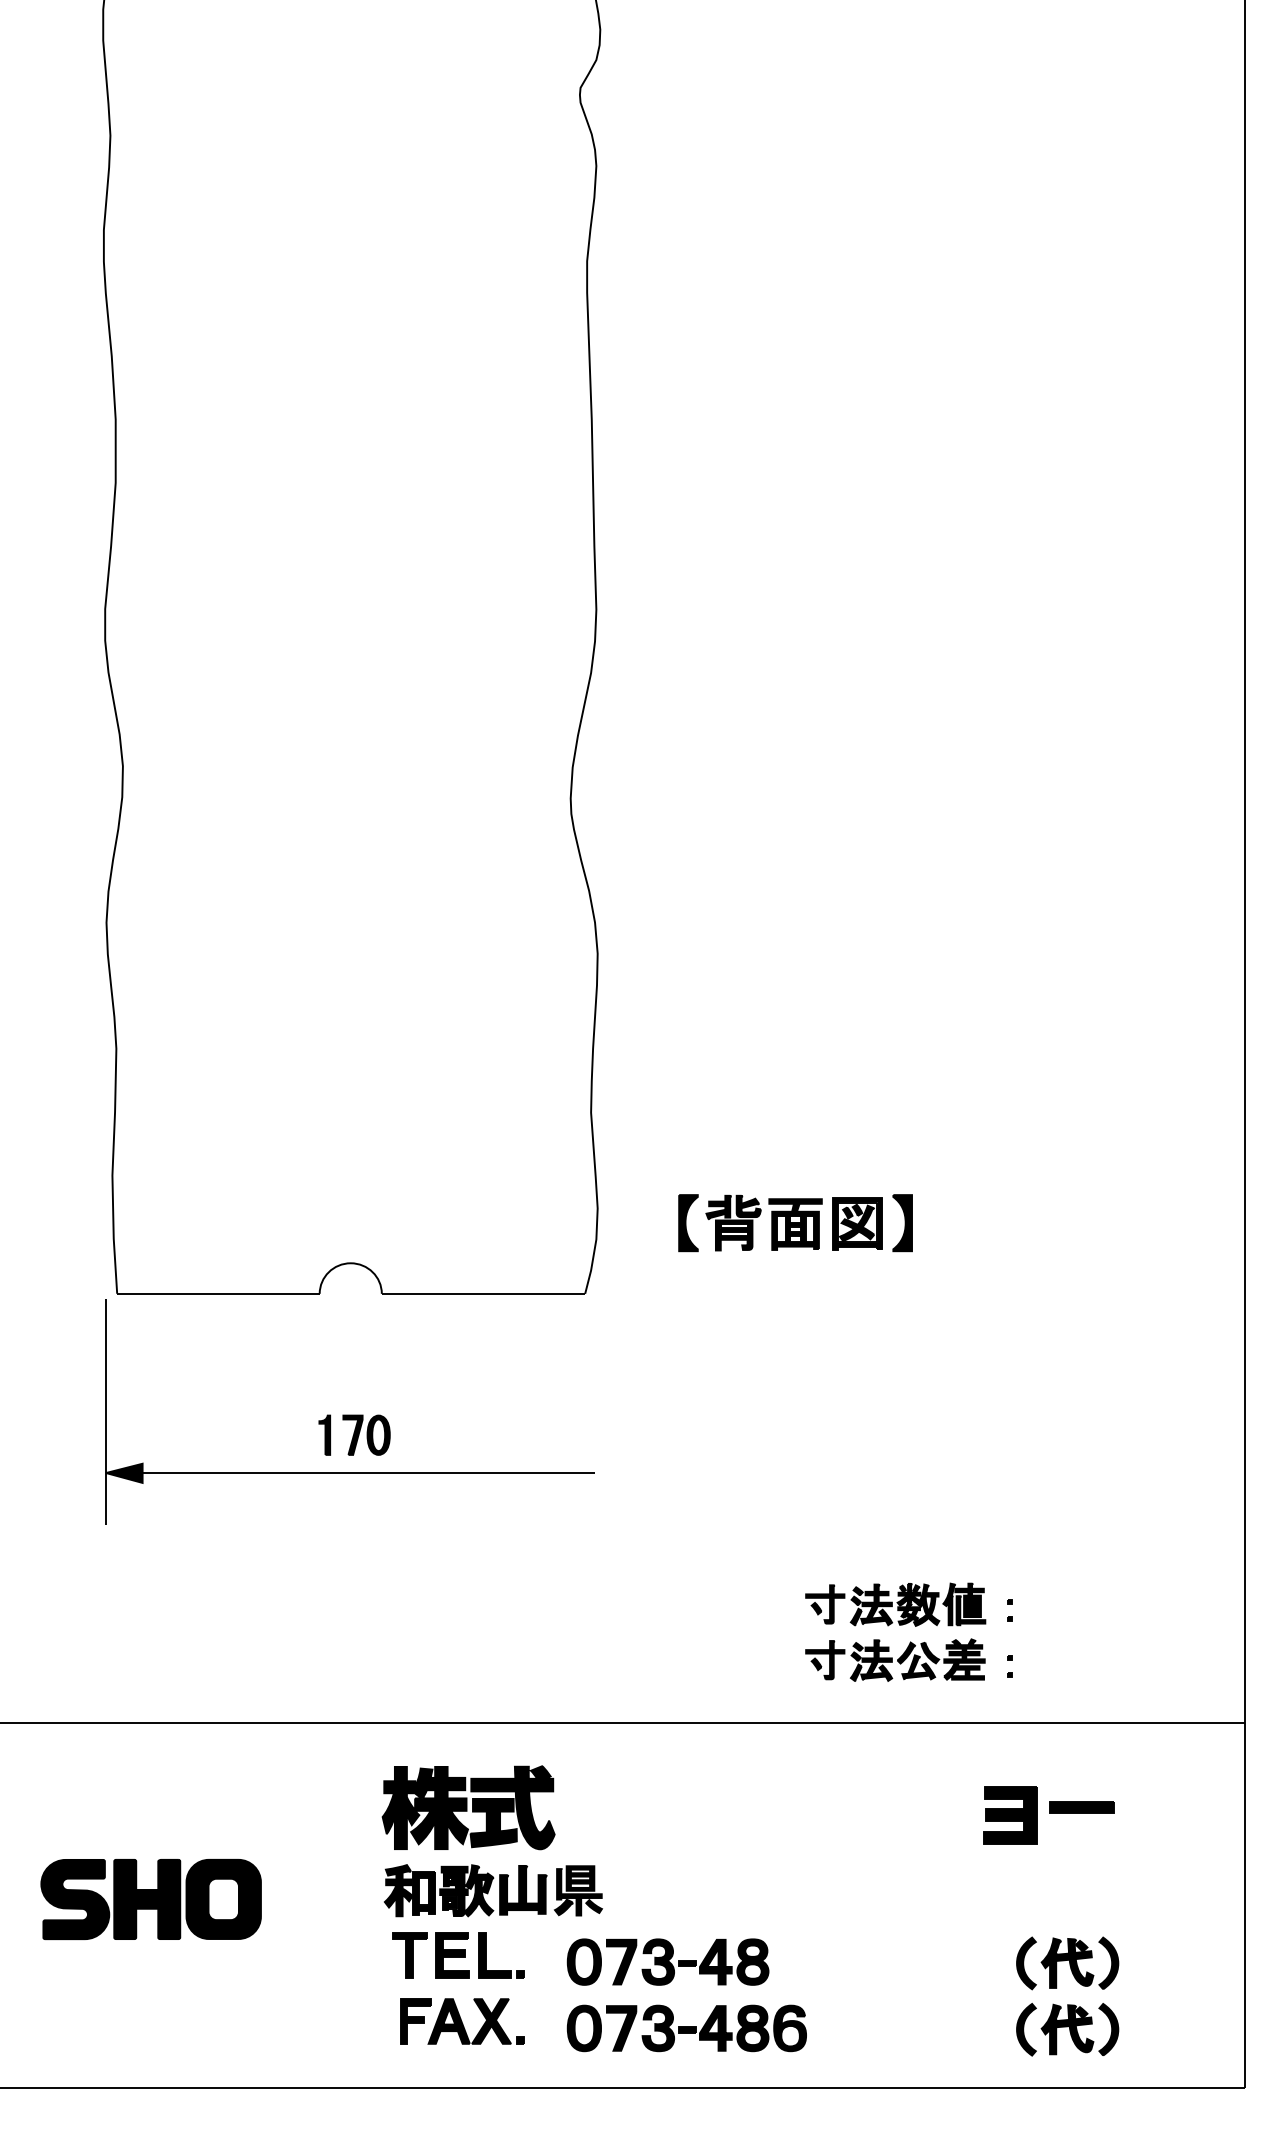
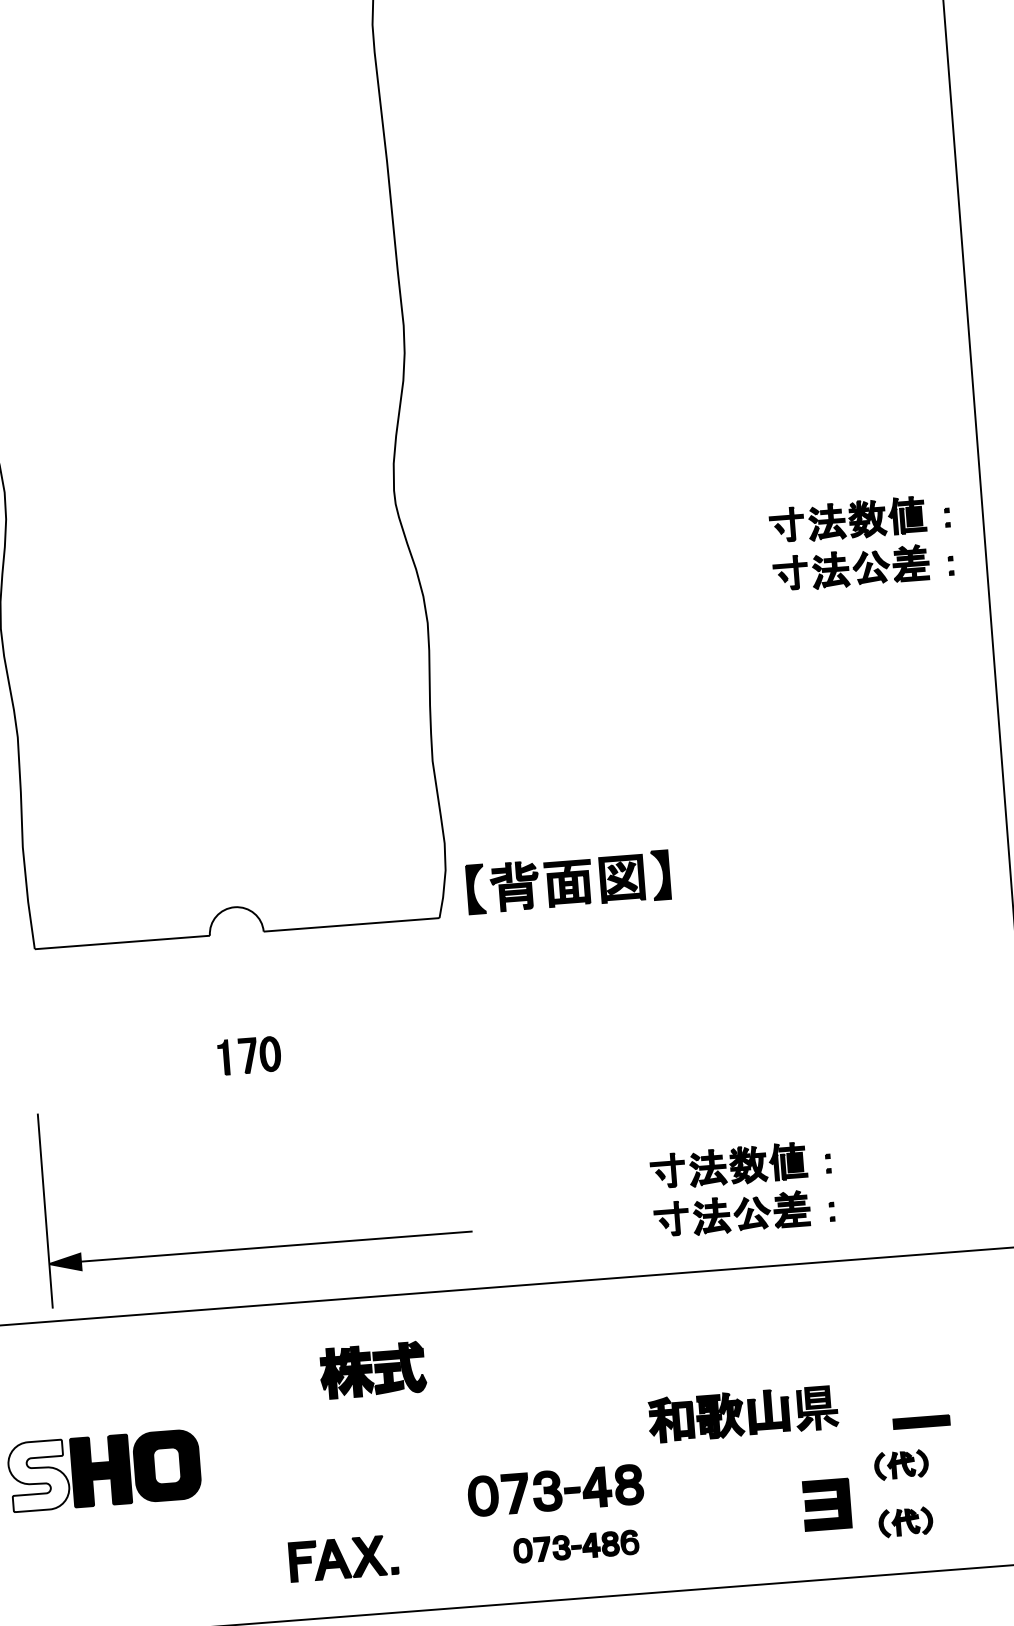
part: (1100, 892) -> (858, 536), added
part: (795, 1223) -> (568, 882), moved
part: (349, 1472) -> (259, 1247), moved
part: (468, 1807) -> (372, 1370), size x0.7
part: (1081, 1807) -> (921, 1421), moved
part: (1010, 1815) -> (826, 1504), moved
part: (493, 1890) -> (743, 1413), moved
fill: (75, 1899) -> (39, 1475), removed
part: (458, 1955) -> (374, 1498), removed
part: (1067, 1963) -> (901, 1465), size x0.6
part: (462, 2021) -> (343, 1558), moved
part: (686, 2028) -> (576, 1546), size x0.6
part: (1067, 2029) -> (905, 1522), size x0.6

